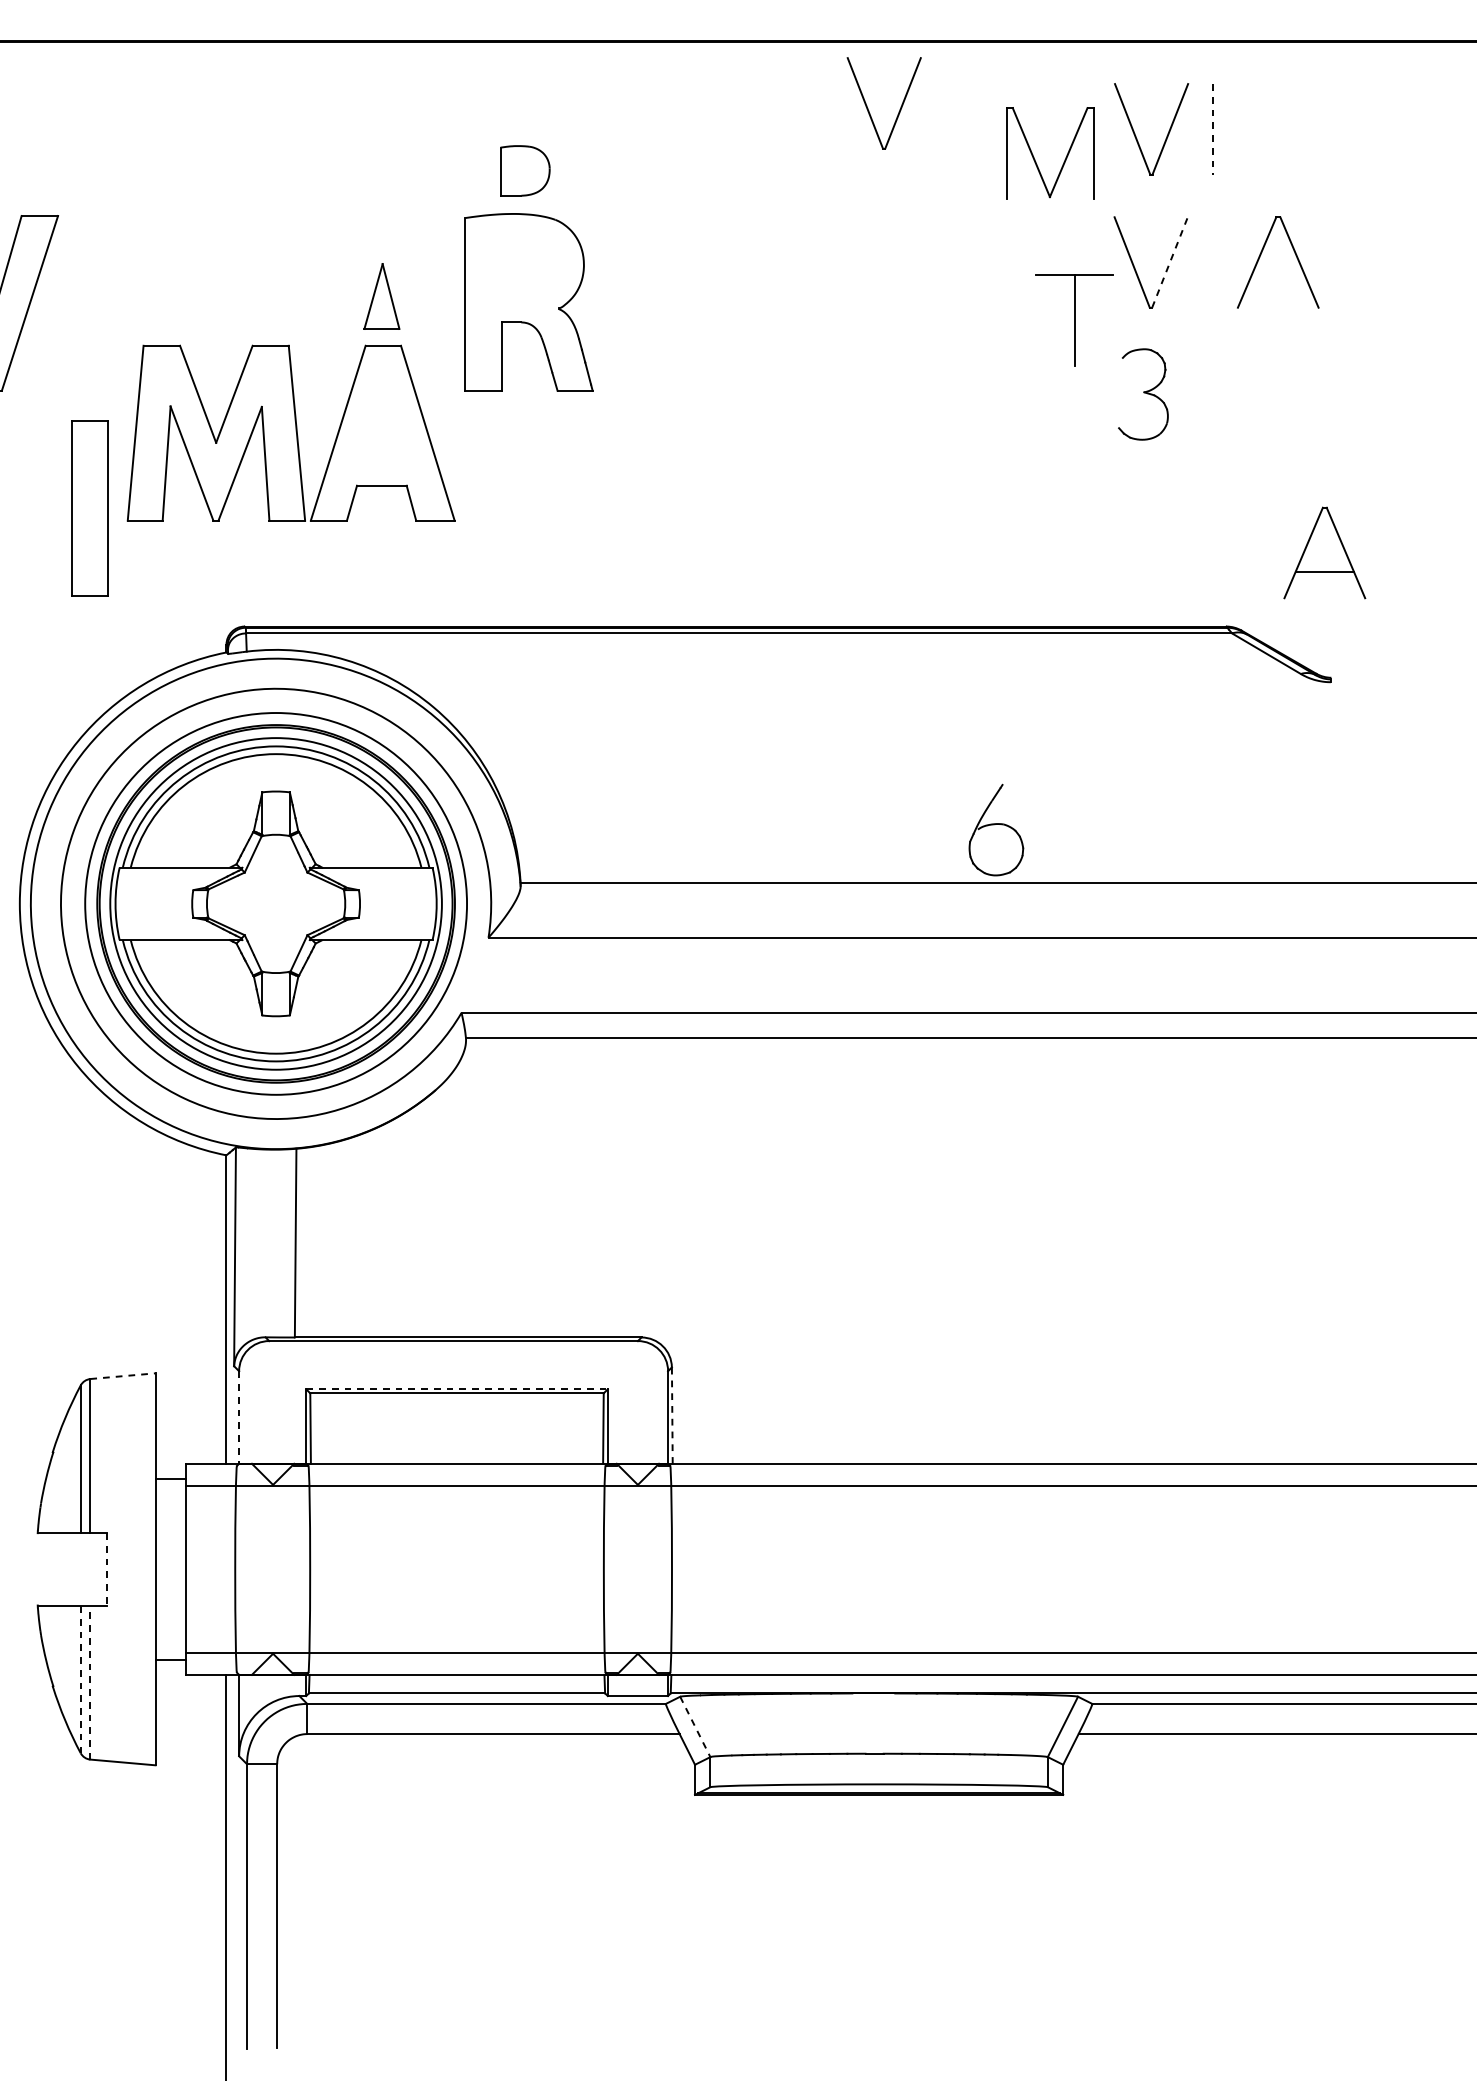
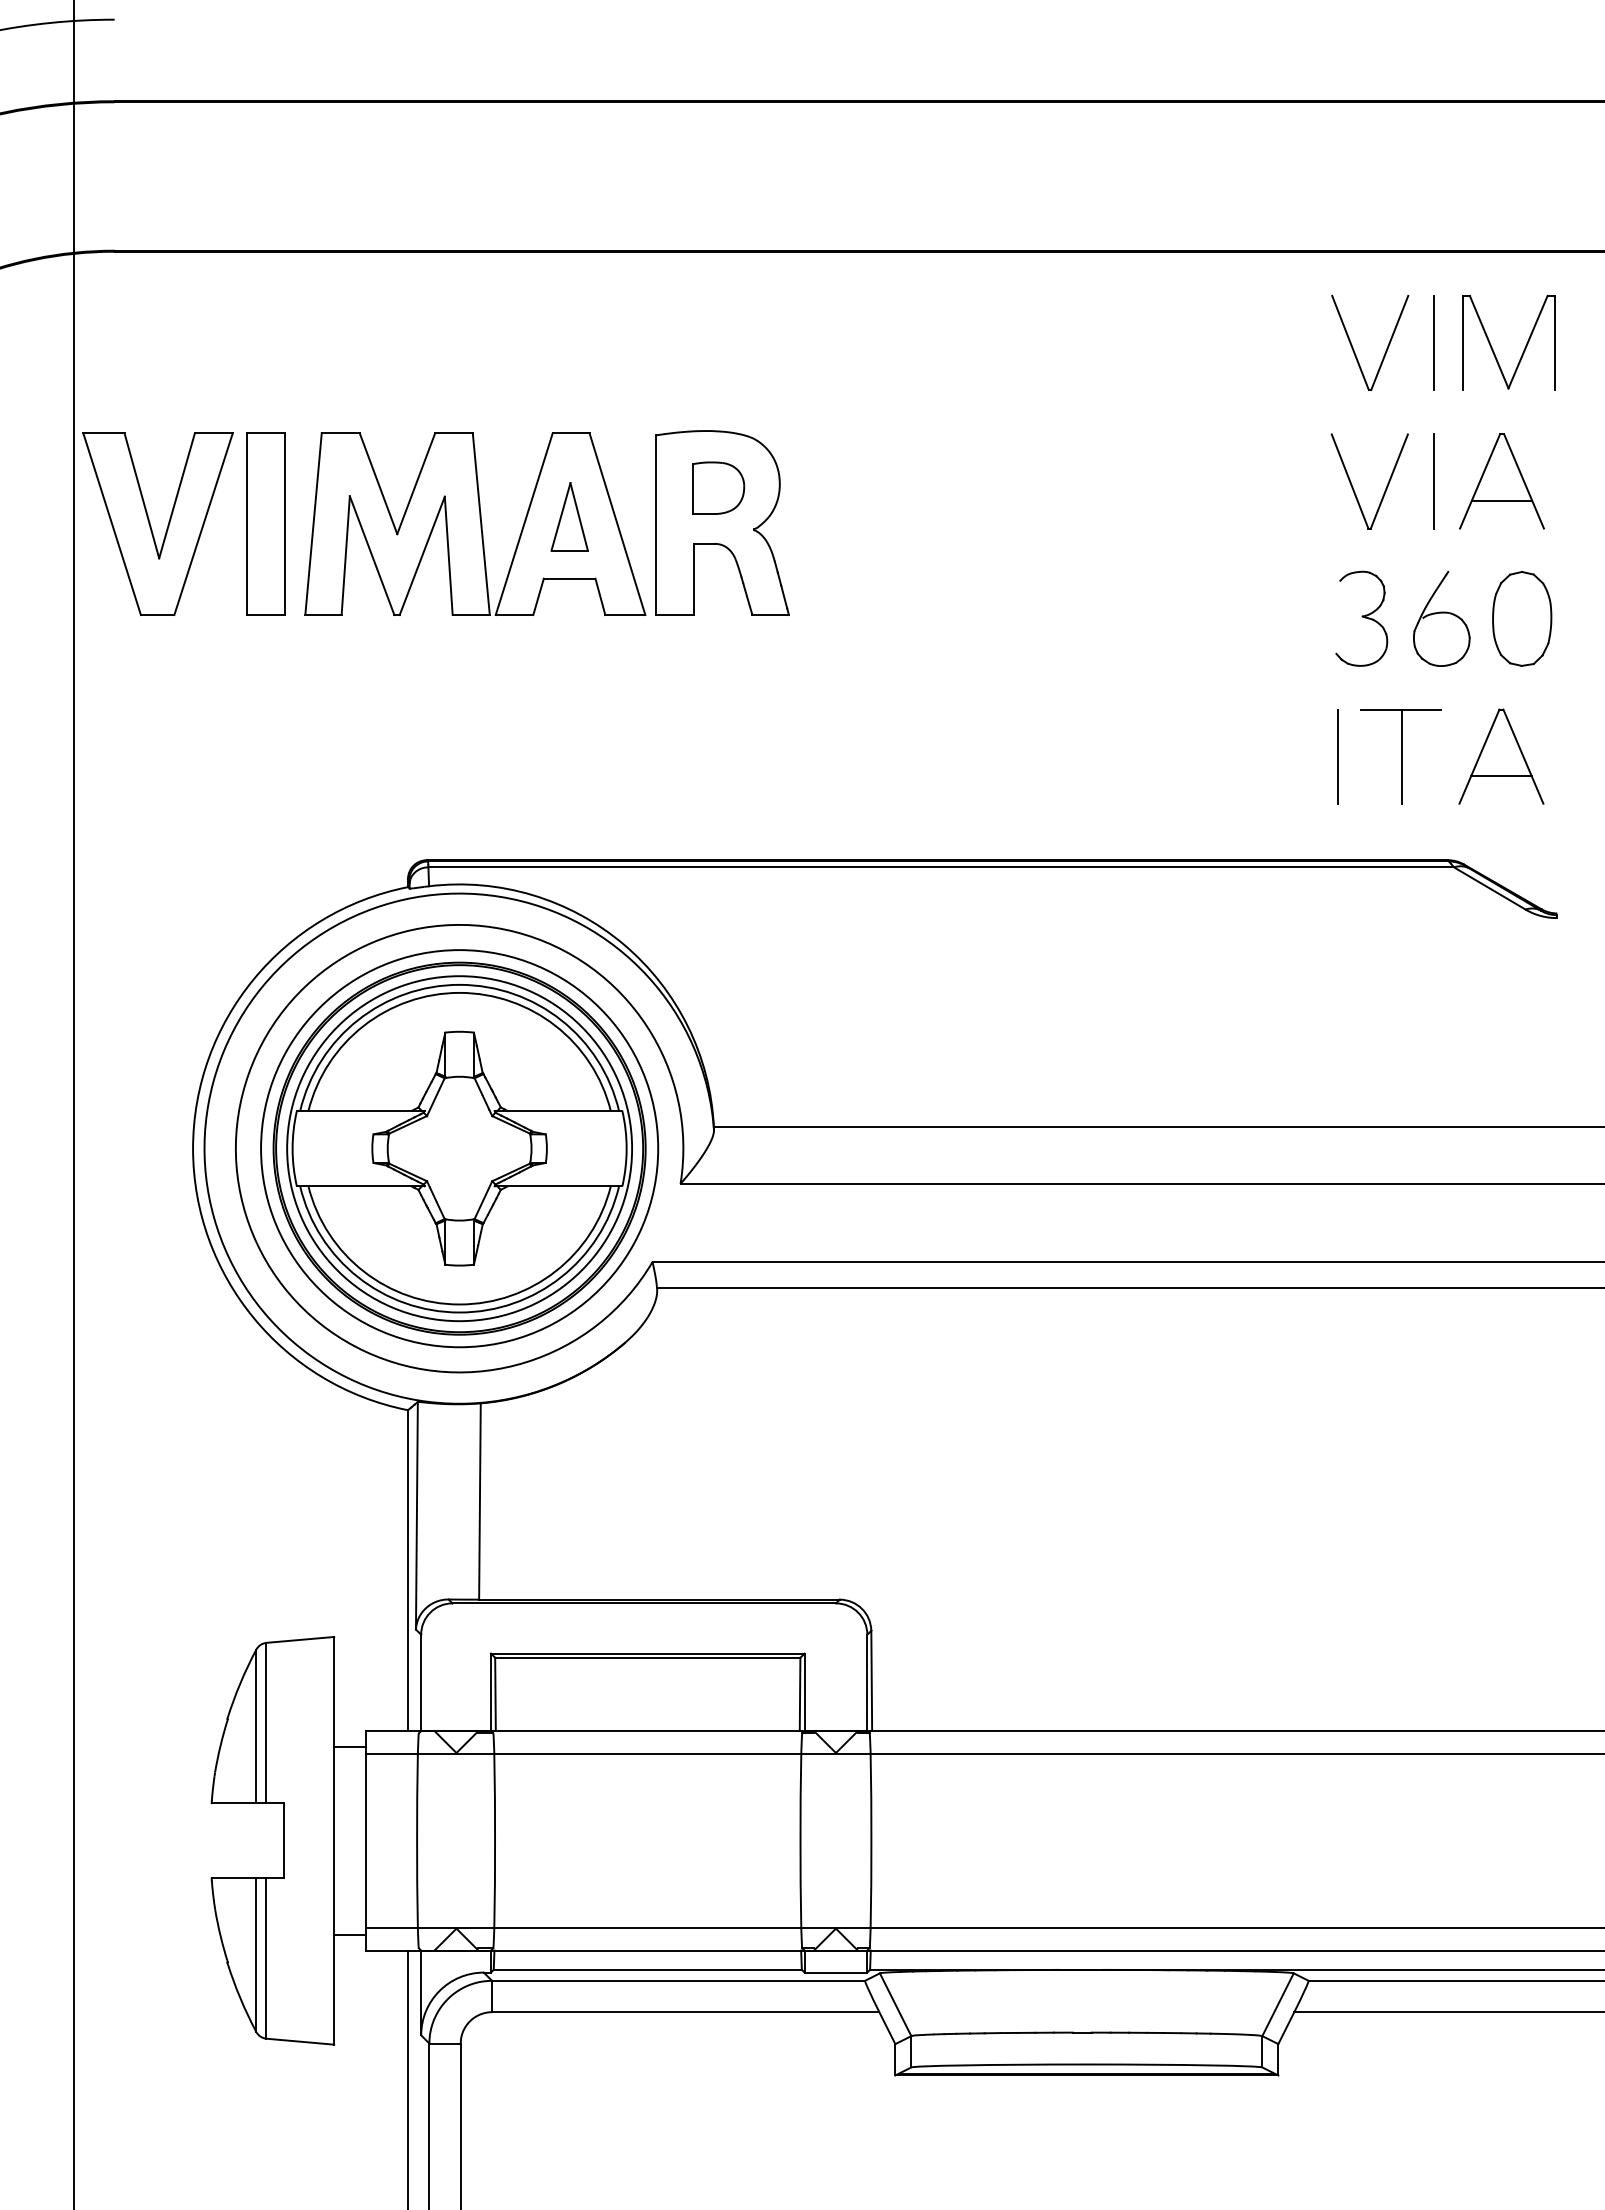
part: (898, 110) -> (1107, 323), removed
line: (1213, 129) -> (1434, 343), dashed -> solid
part: (1035, 159) -> (1493, 349), moved
part: (524, 170) -> (718, 487), moved
line: (1170, 262) -> (1389, 481), dashed -> solid
line: (1212, 262) -> (1433, 481), added
line: (1277, 281) -> (1501, 501), added
part: (1073, 320) -> (1400, 756), moved
part: (1297, 394) -> (1522, 618), added
part: (291, 432) -> (475, 523), moved
part: (89, 507) -> (265, 523), moved
line: (1120, 526) -> (1337, 756), added
part: (1324, 552) -> (1501, 756), moved
part: (996, 829) -> (1441, 618), moved
line: (123, 1375) -> (300, 1639), dashed -> solid
line: (456, 1389) -> (647, 1653), dashed -> solid
line: (672, 1415) -> (871, 1680), dashed -> solid
line: (239, 1418) -> (421, 1683), dashed -> solid
line: (107, 1569) -> (284, 1840), dashed -> solid
line: (80, 1679) -> (256, 1955), dashed -> solid
line: (90, 1682) -> (266, 1958), dashed -> solid
line: (695, 1727) -> (895, 2005), dashed -> solid

